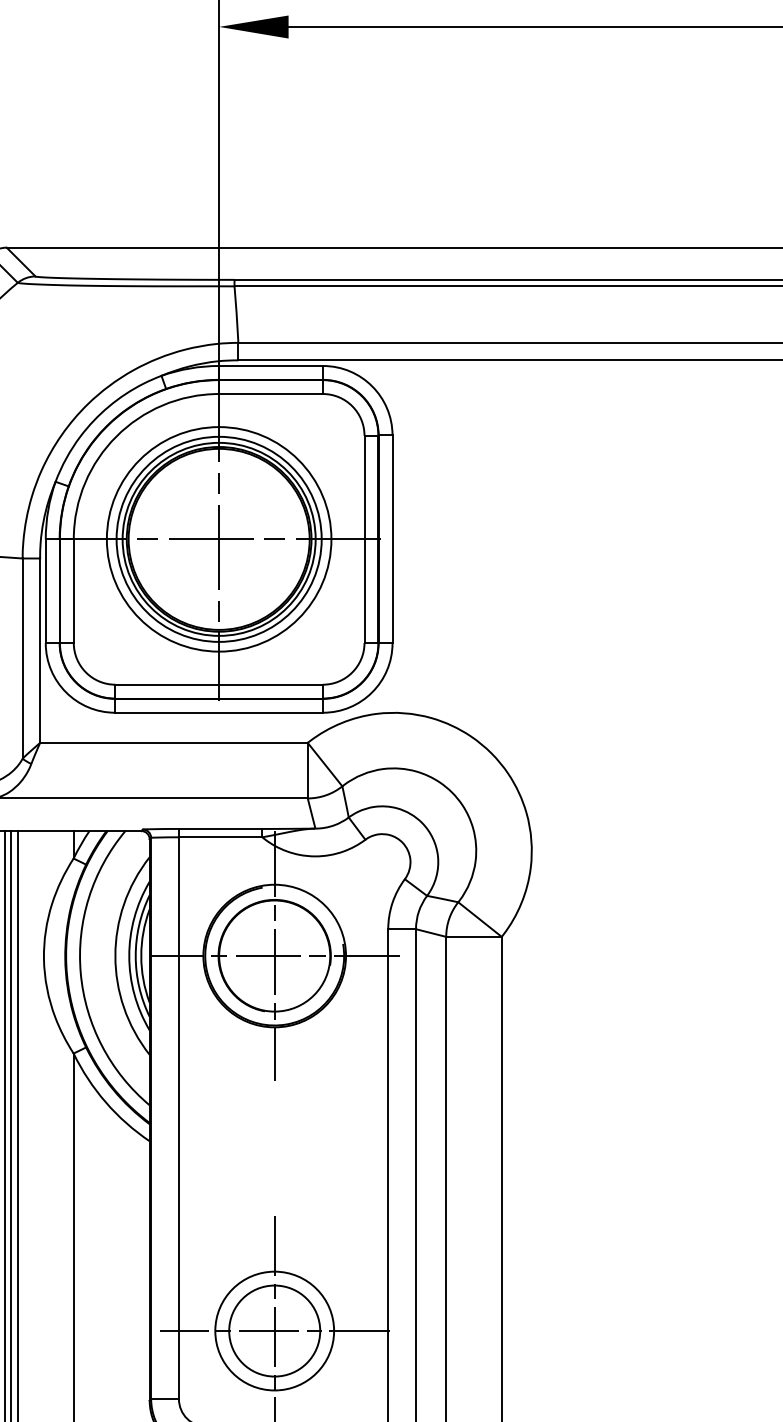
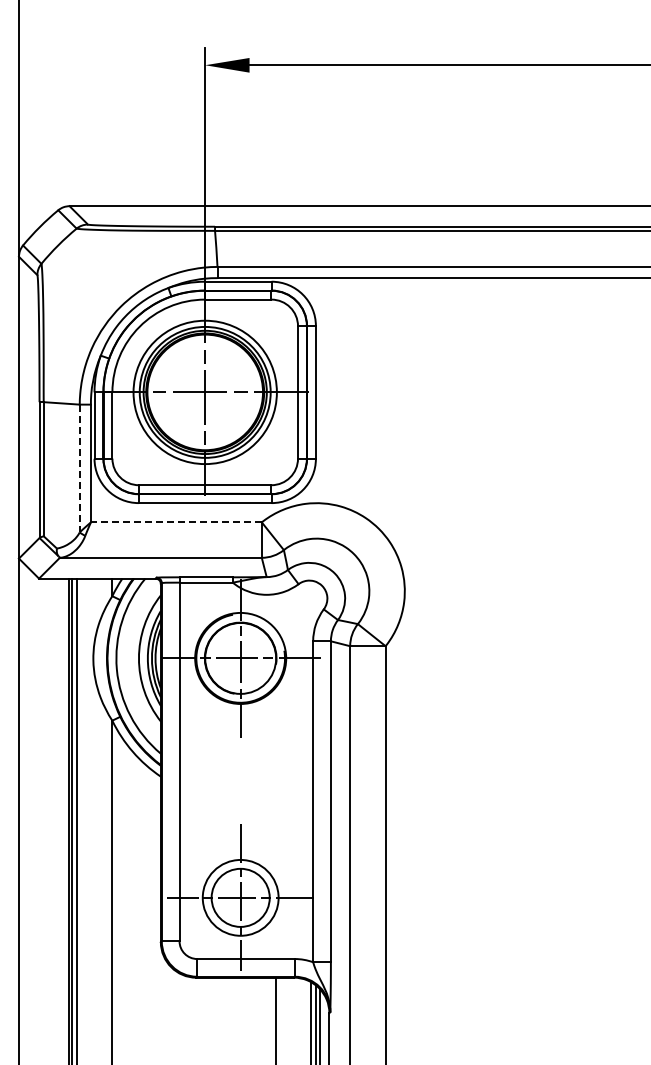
line: (22, 658) -> (79, 468), solid -> dashed
line: (172, 743) -> (175, 522), solid -> dashed

